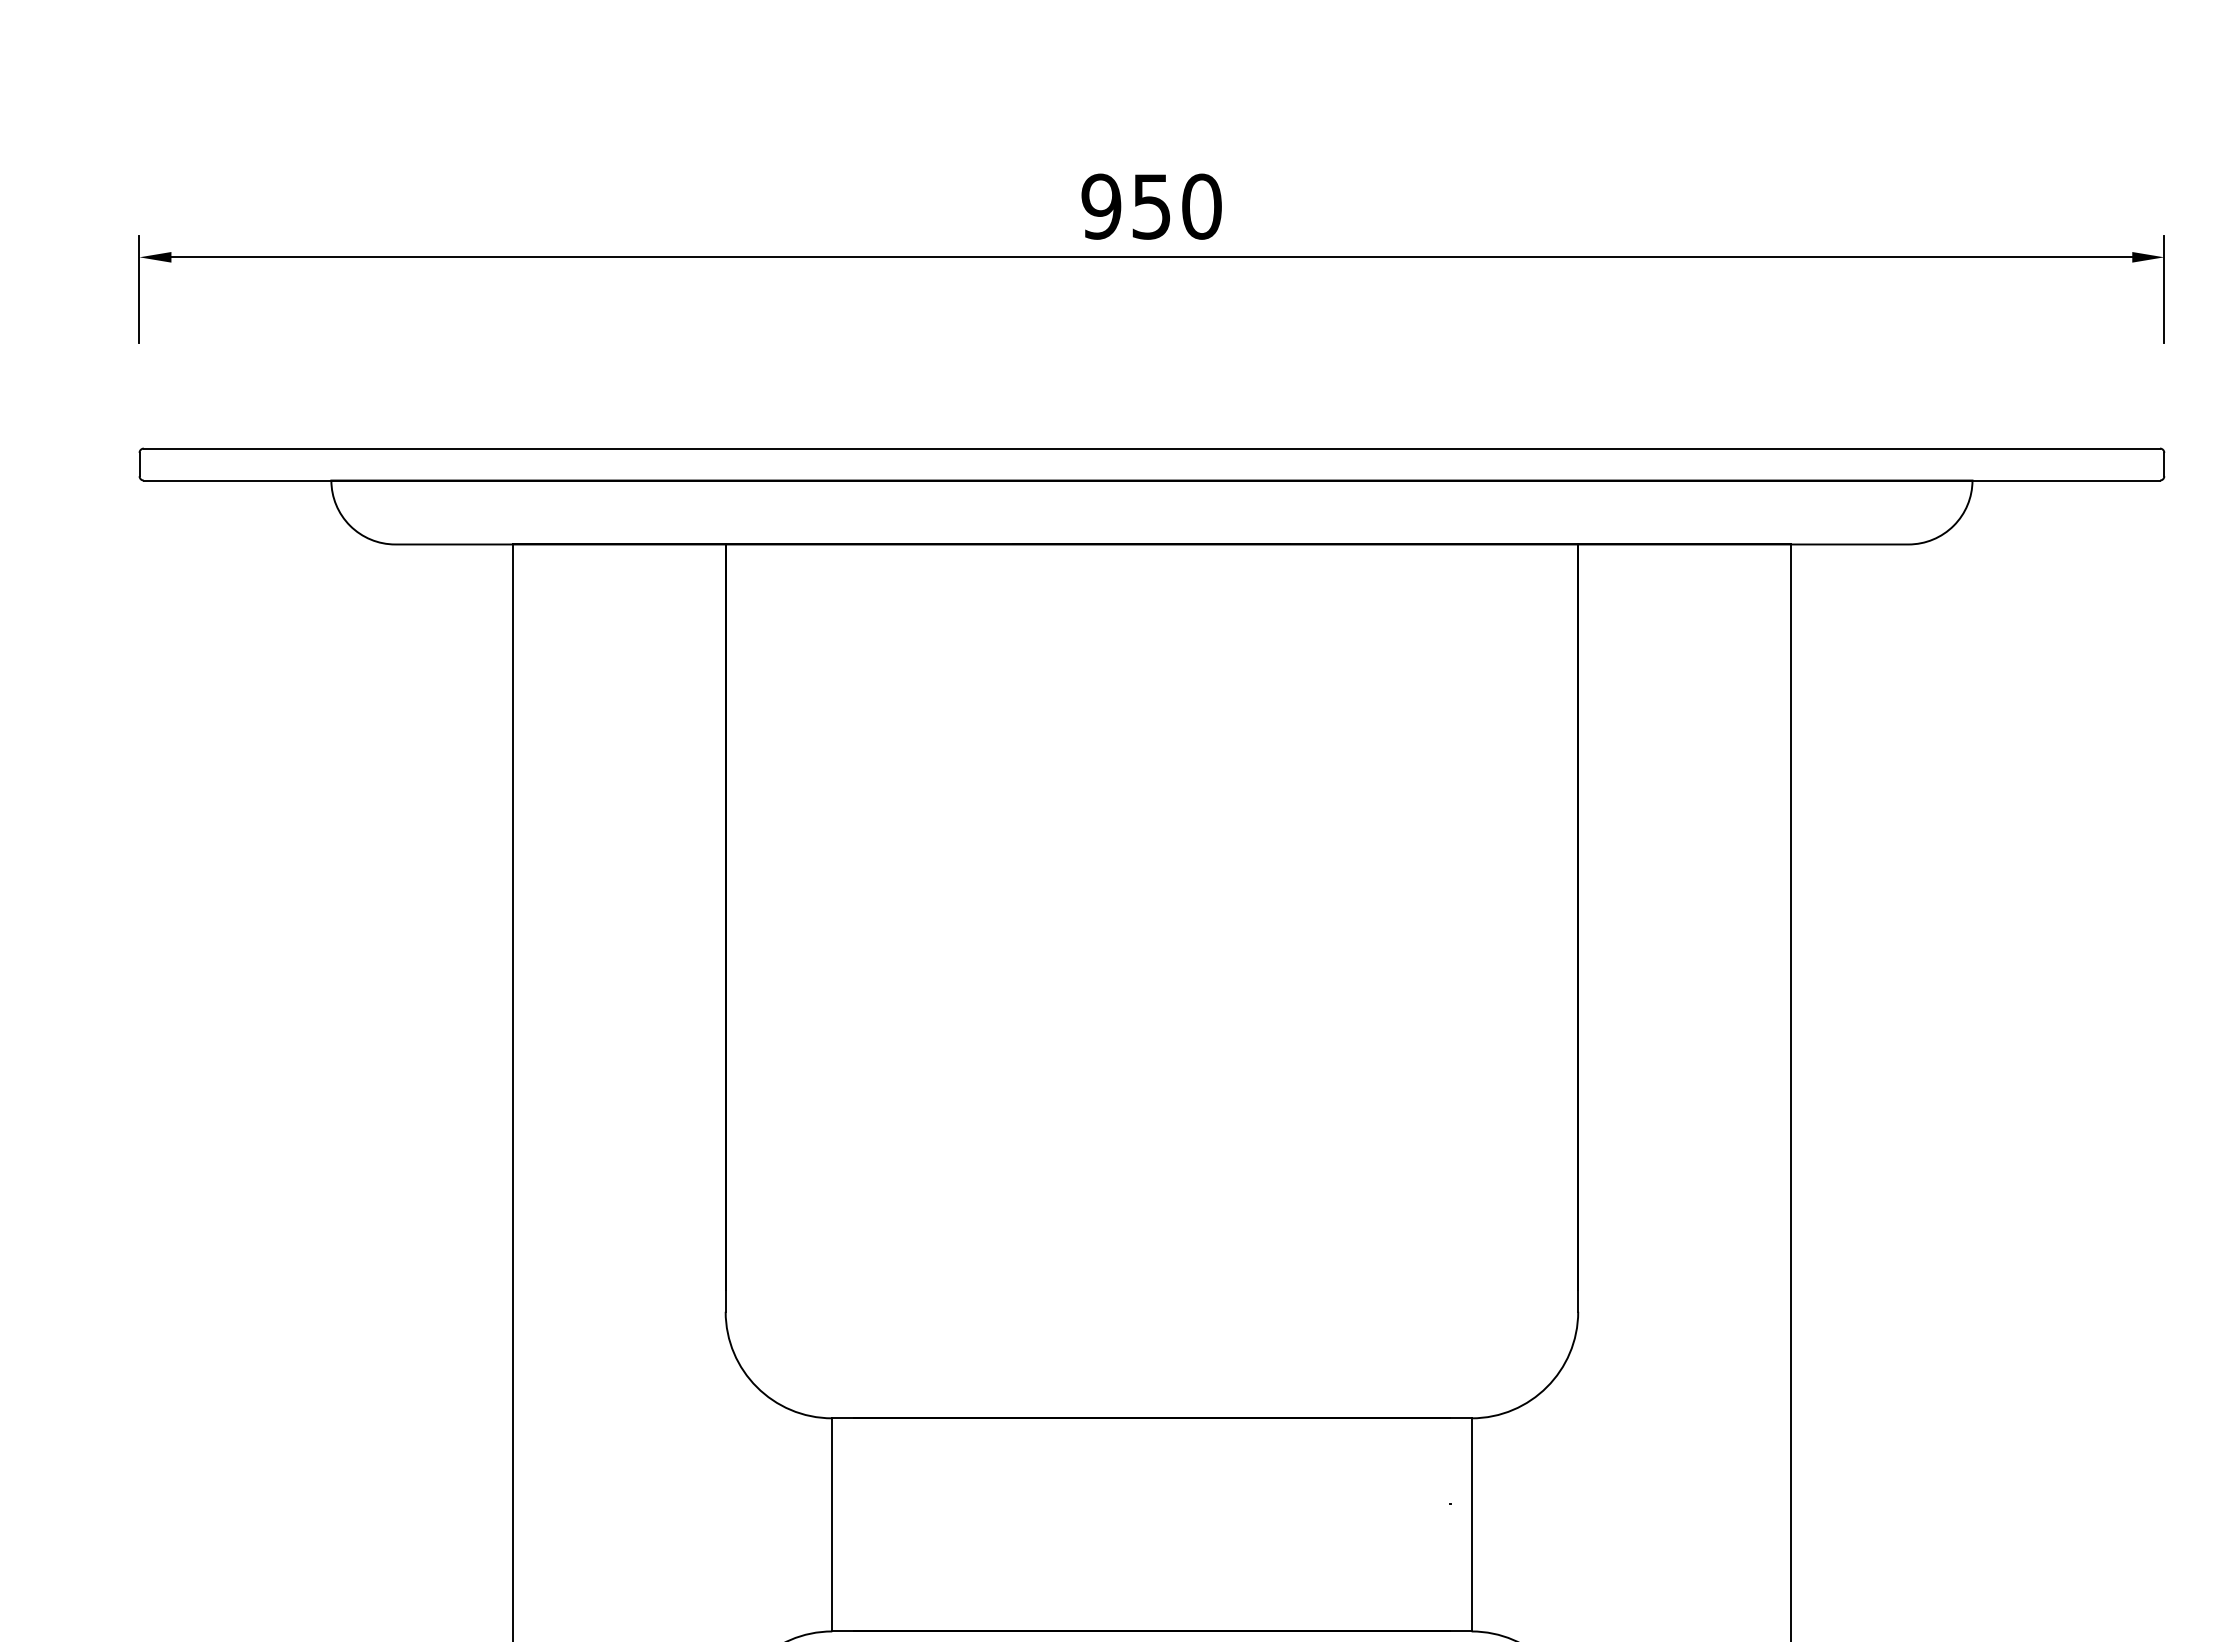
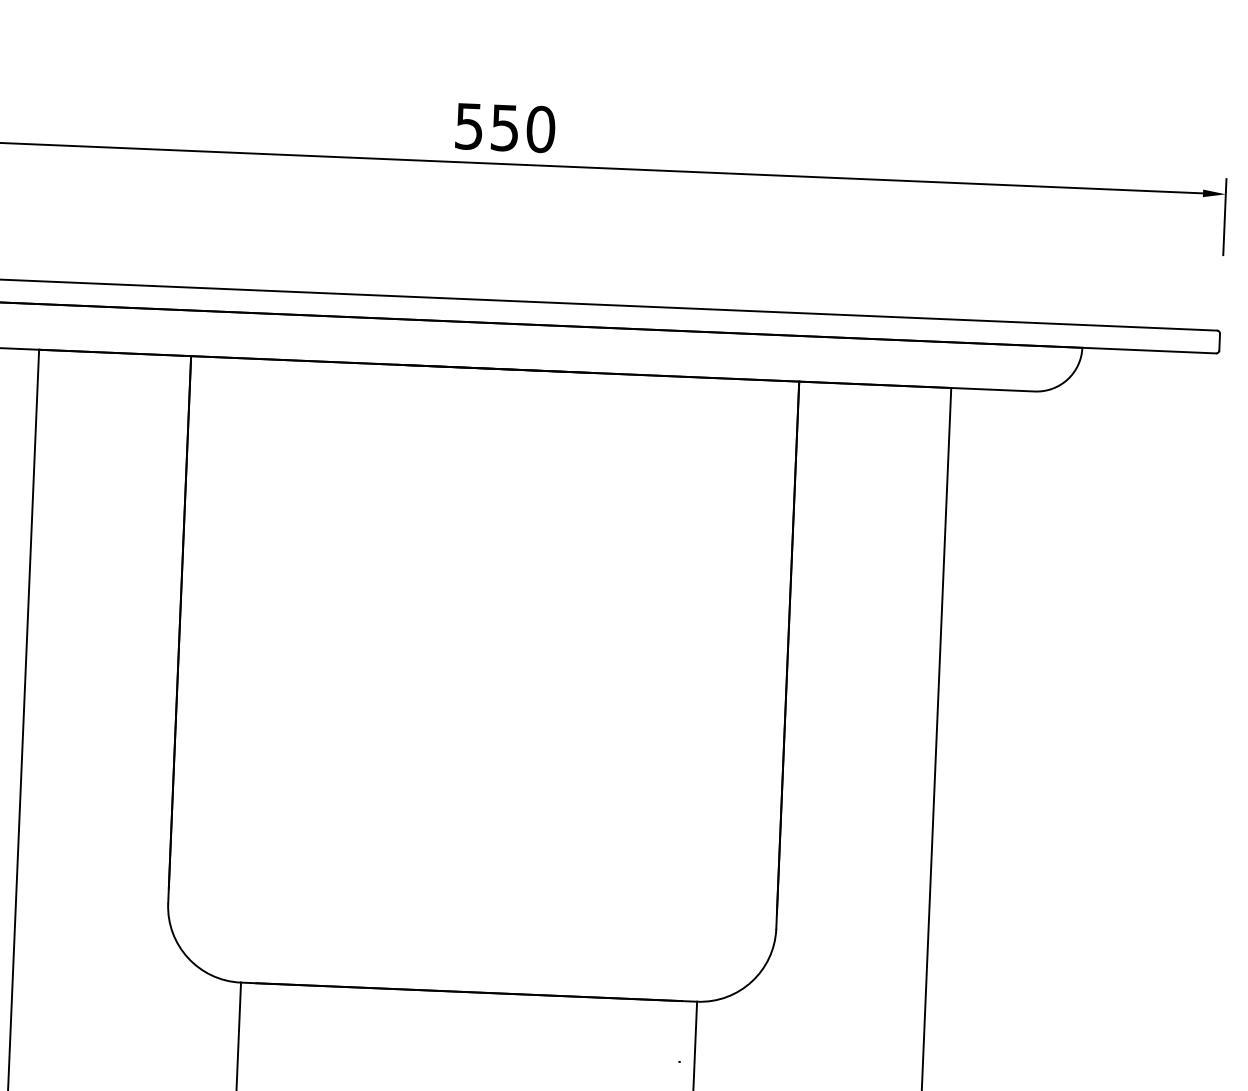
text: (1101, 206) -> (469, 126), 950 -> 550

